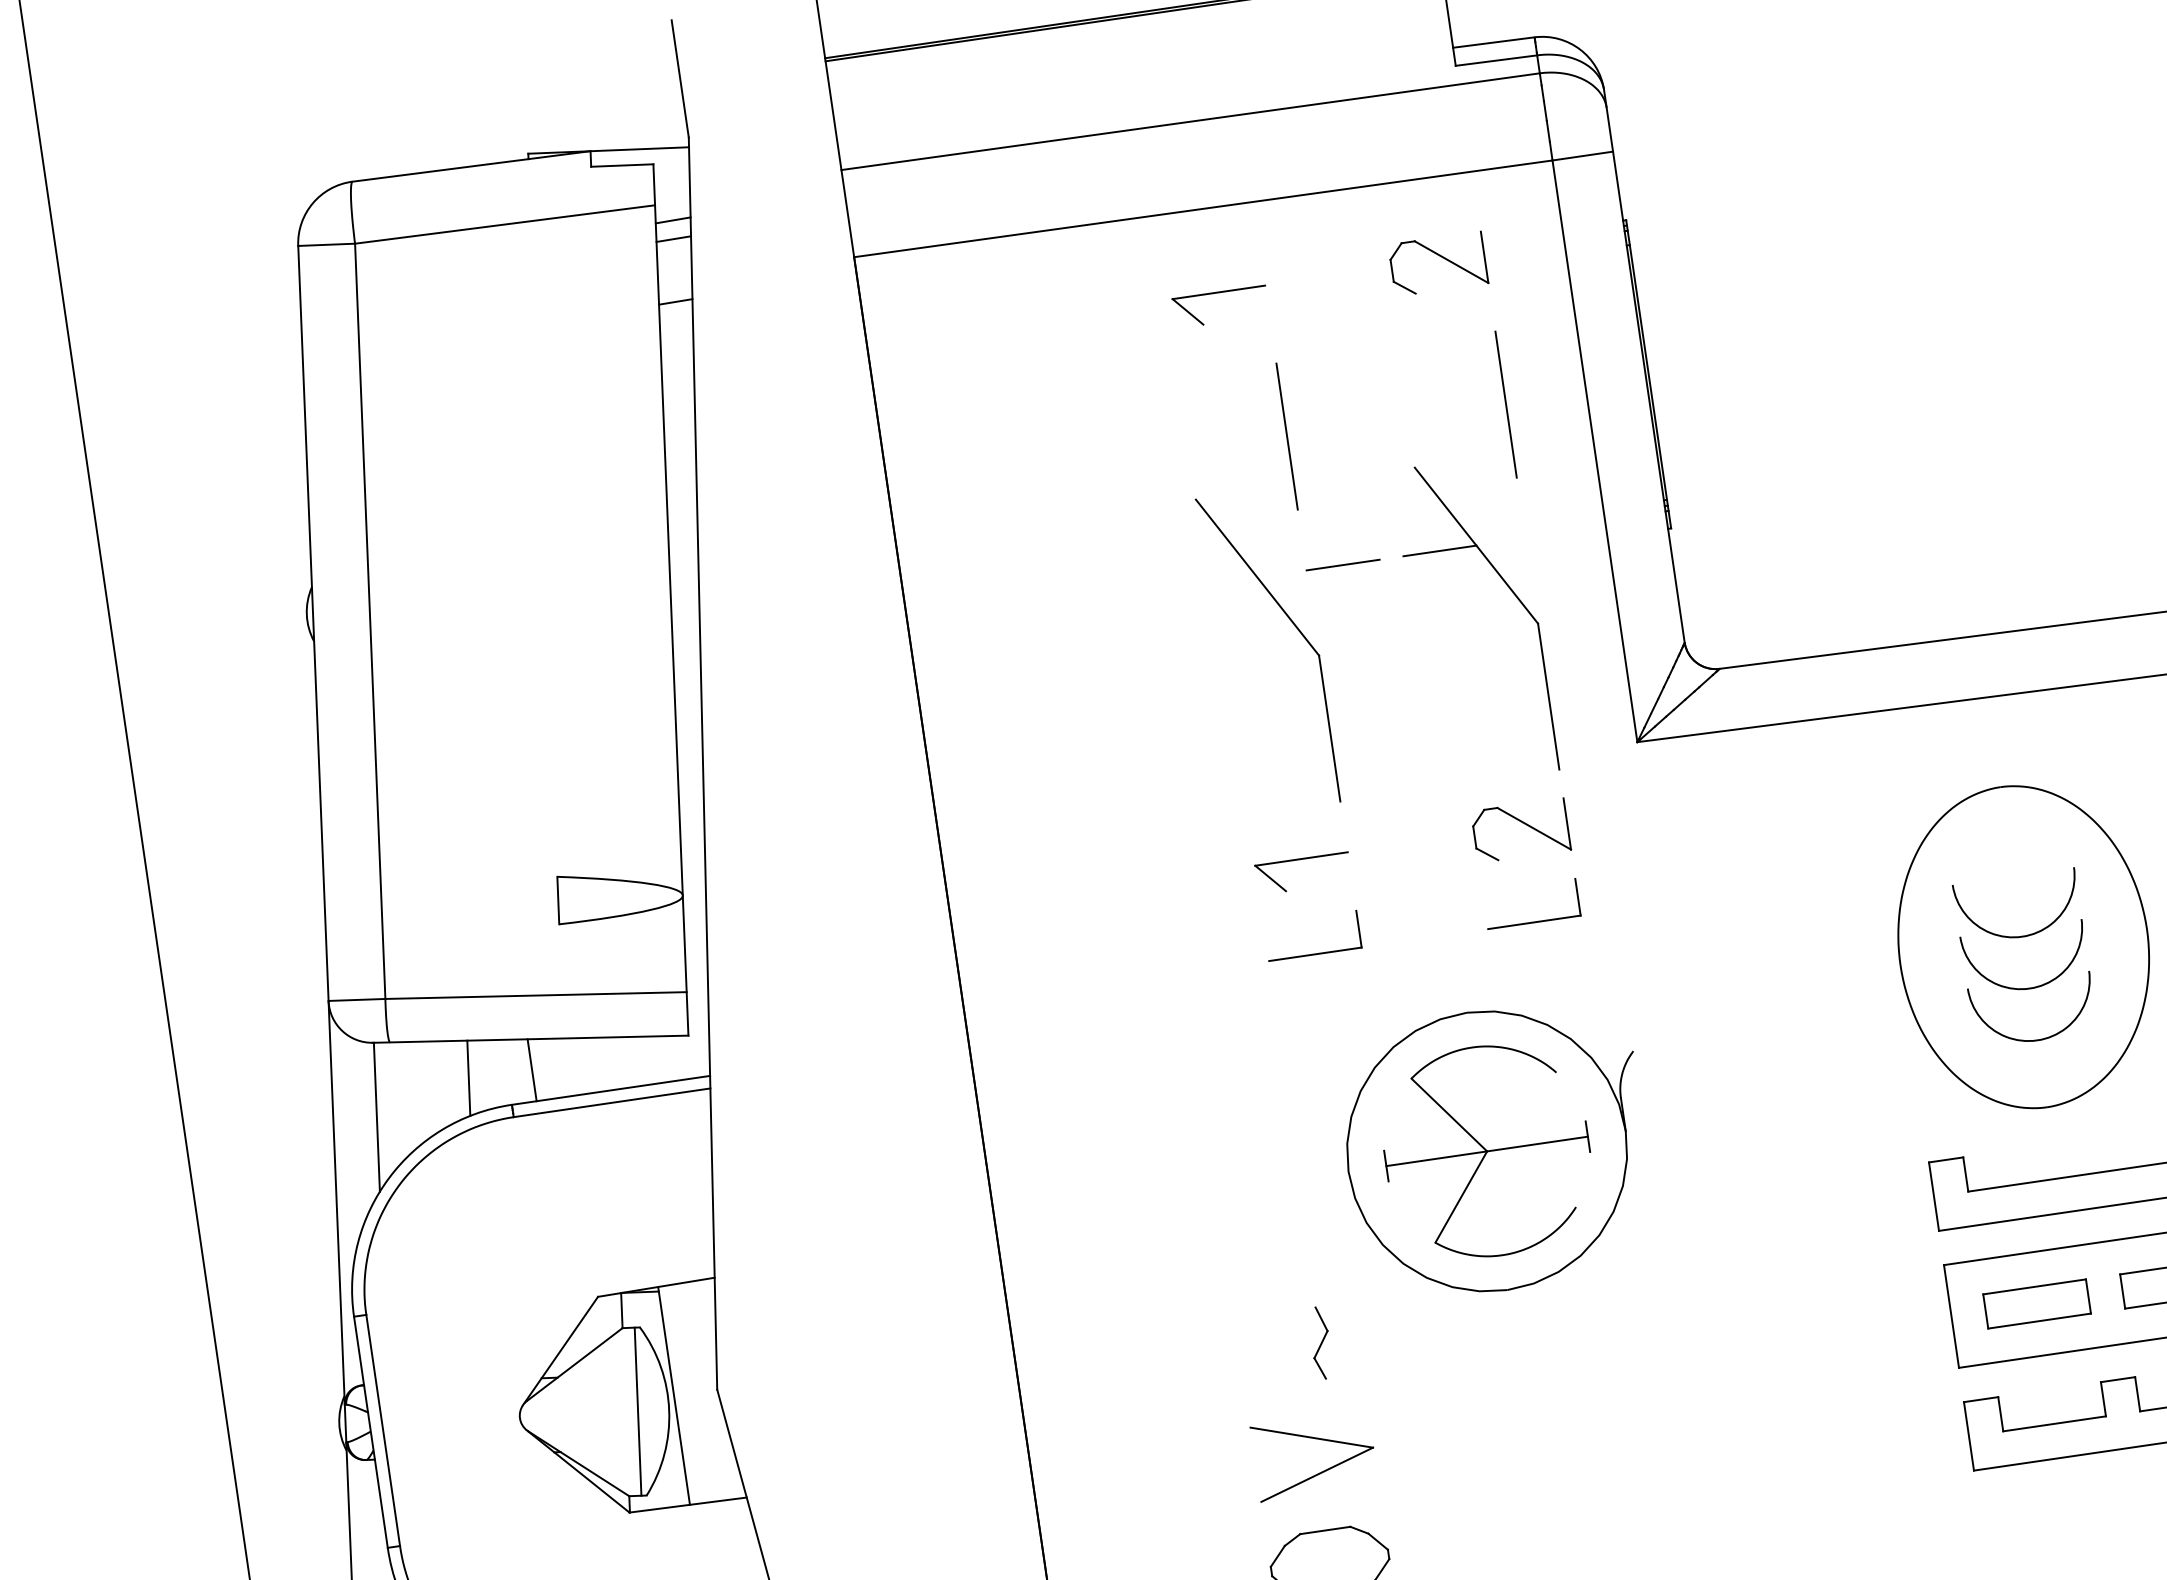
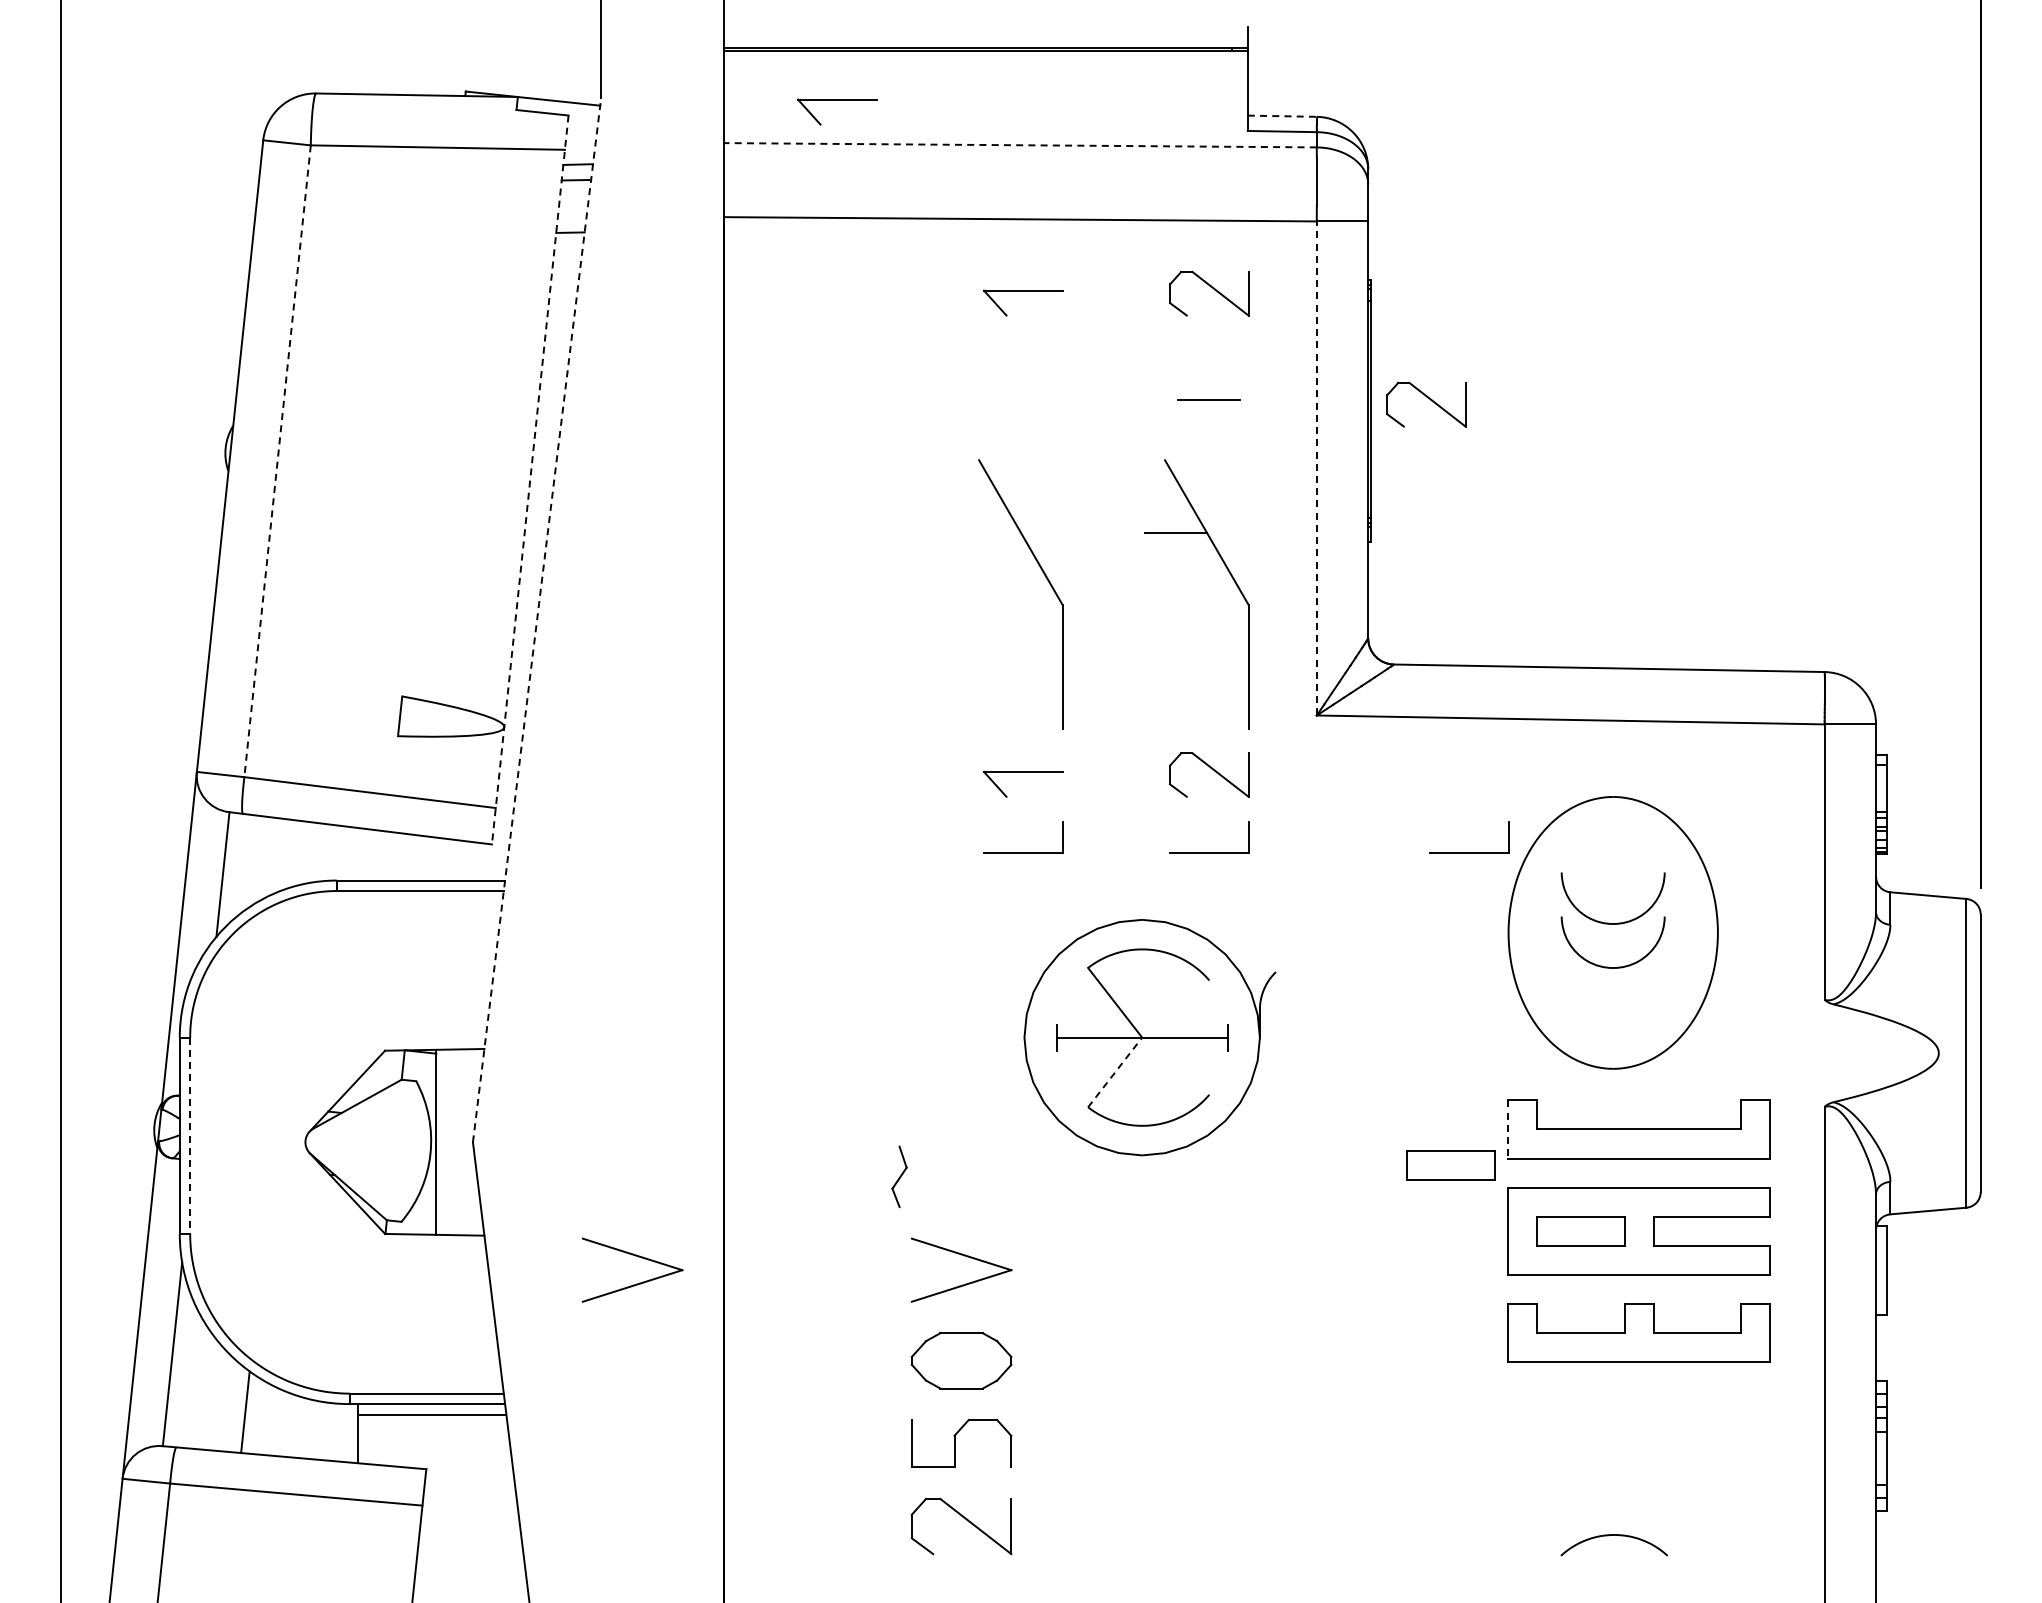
line: (1494, 42) -> (1282, 116), solid -> dashed
part: (967, 100) -> (837, 100), added
line: (1190, 121) -> (1020, 145), solid -> dashed
part: (1713, 357) -> (1426, 404), added
line: (1505, 404) -> (1248, 418), removed
line: (1286, 436) -> (1062, 418), removed
line: (1594, 450) -> (1316, 467), solid -> dashed
line: (1343, 565) -> (1208, 399), moved
line: (671, 600) -> (530, 480), solid -> dashed
line: (370, 621) -> (277, 461), solid -> dashed
line: (703, 762) -> (537, 619), solid -> dashed
part: (1840, 877) -> (1469, 852), added
curve: (2031, 1039) -> (1608, 1010), removed
line: (531, 1069) -> (357, 853), removed
line: (467, 1077) -> (303, 852), removed
line: (1934, 1196) -> (1508, 1129), solid -> dashed
line: (1461, 1197) -> (1115, 1072), solid -> dashed
part: (1872, 1249) -> (1450, 1165), added
part: (1320, 1342) -> (899, 1176), moved
line: (638, 1410) -> (404, 1150), removed
line: (383, 1431) -> (190, 1136), solid -> dashed
part: (928, 1496) -> (635, 1256), added

